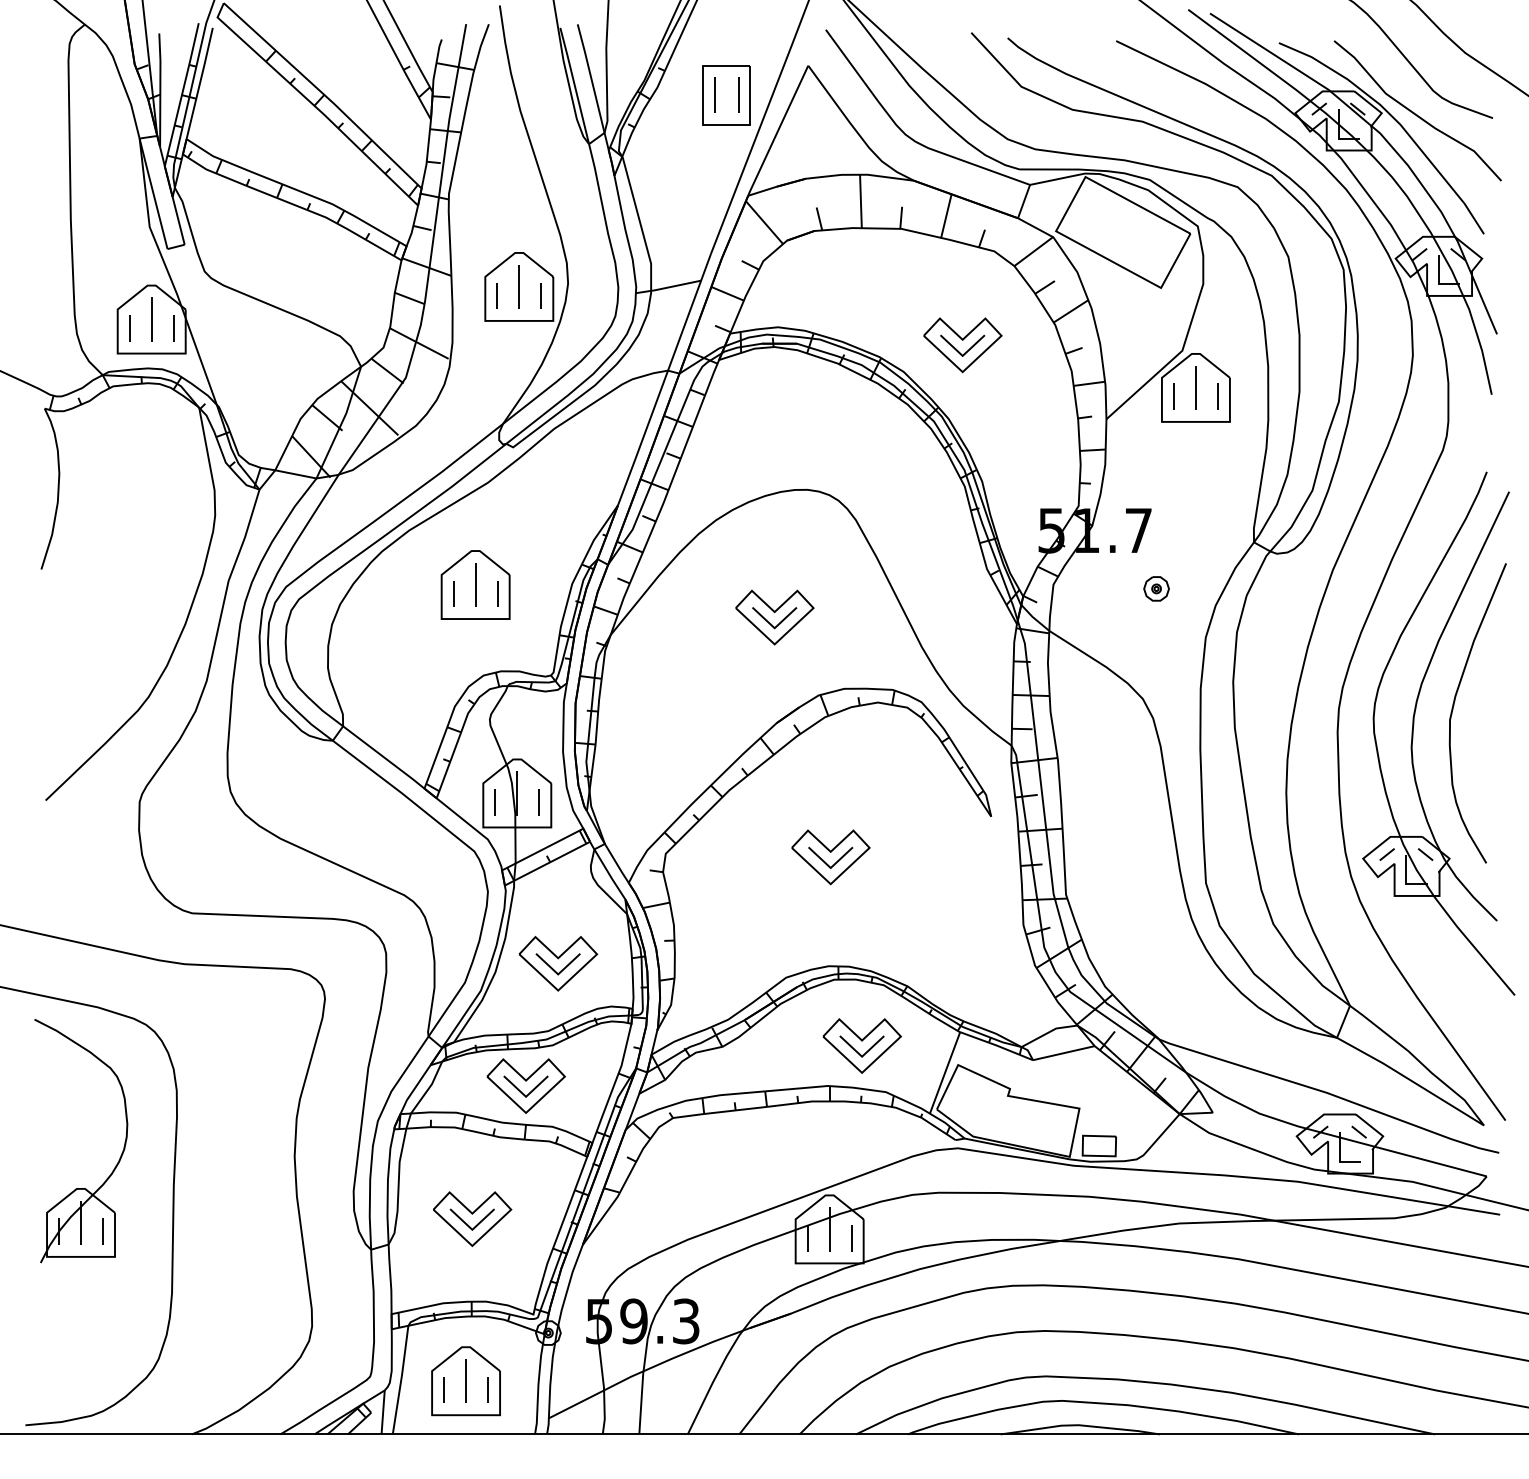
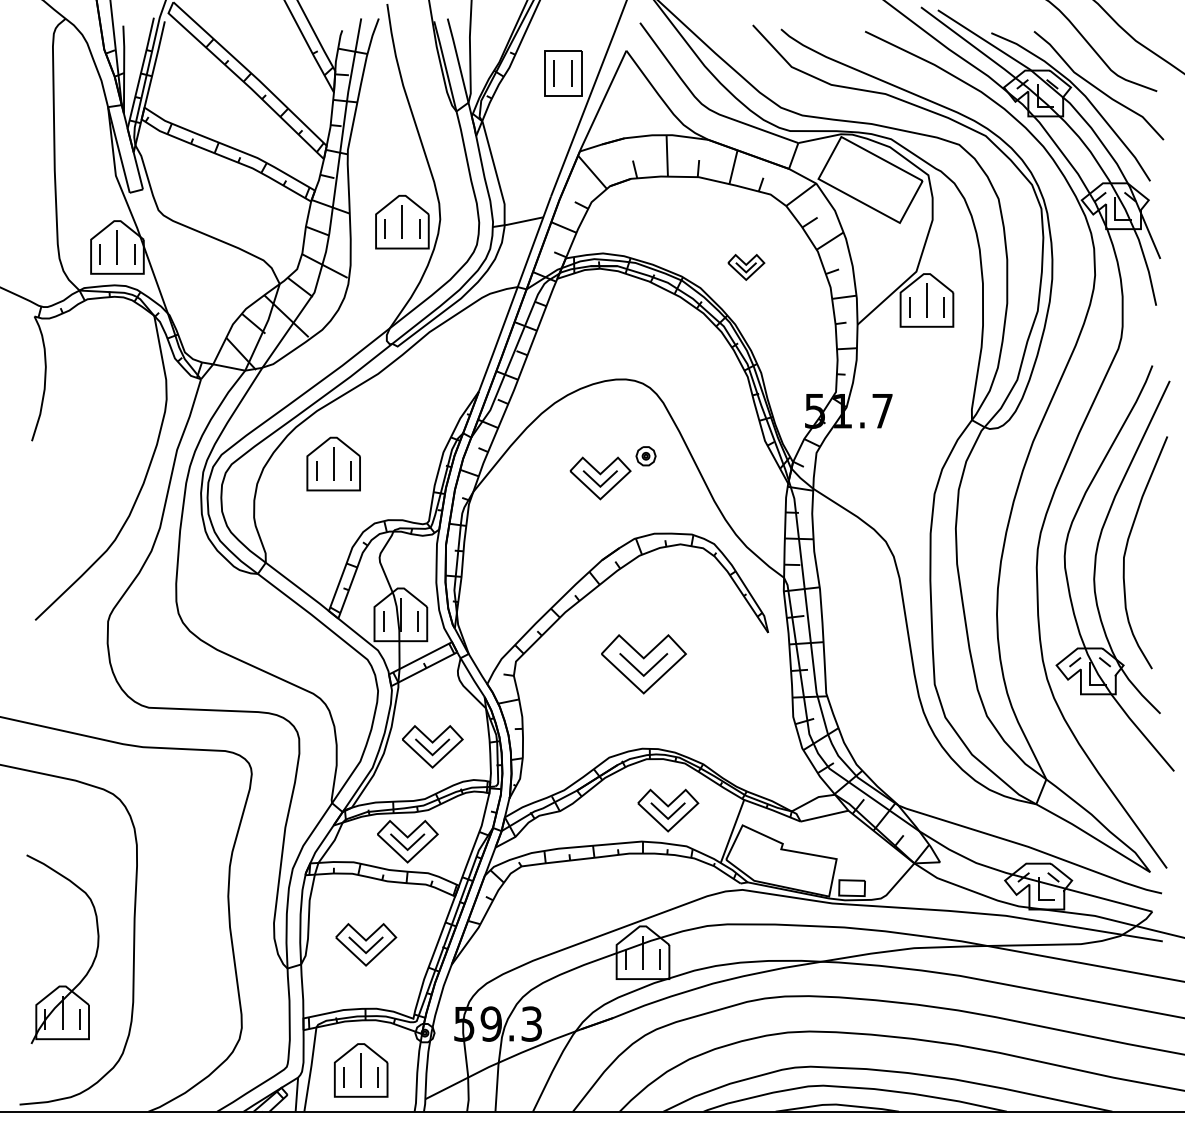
part: (962, 345) -> (745, 267), size x0.6
part: (475, 584) -> (333, 463), moved
part: (1156, 588) -> (645, 455), moved
part: (830, 857) -> (643, 664), size x1.4
part: (119, 1157) -> (92, 962), moved

